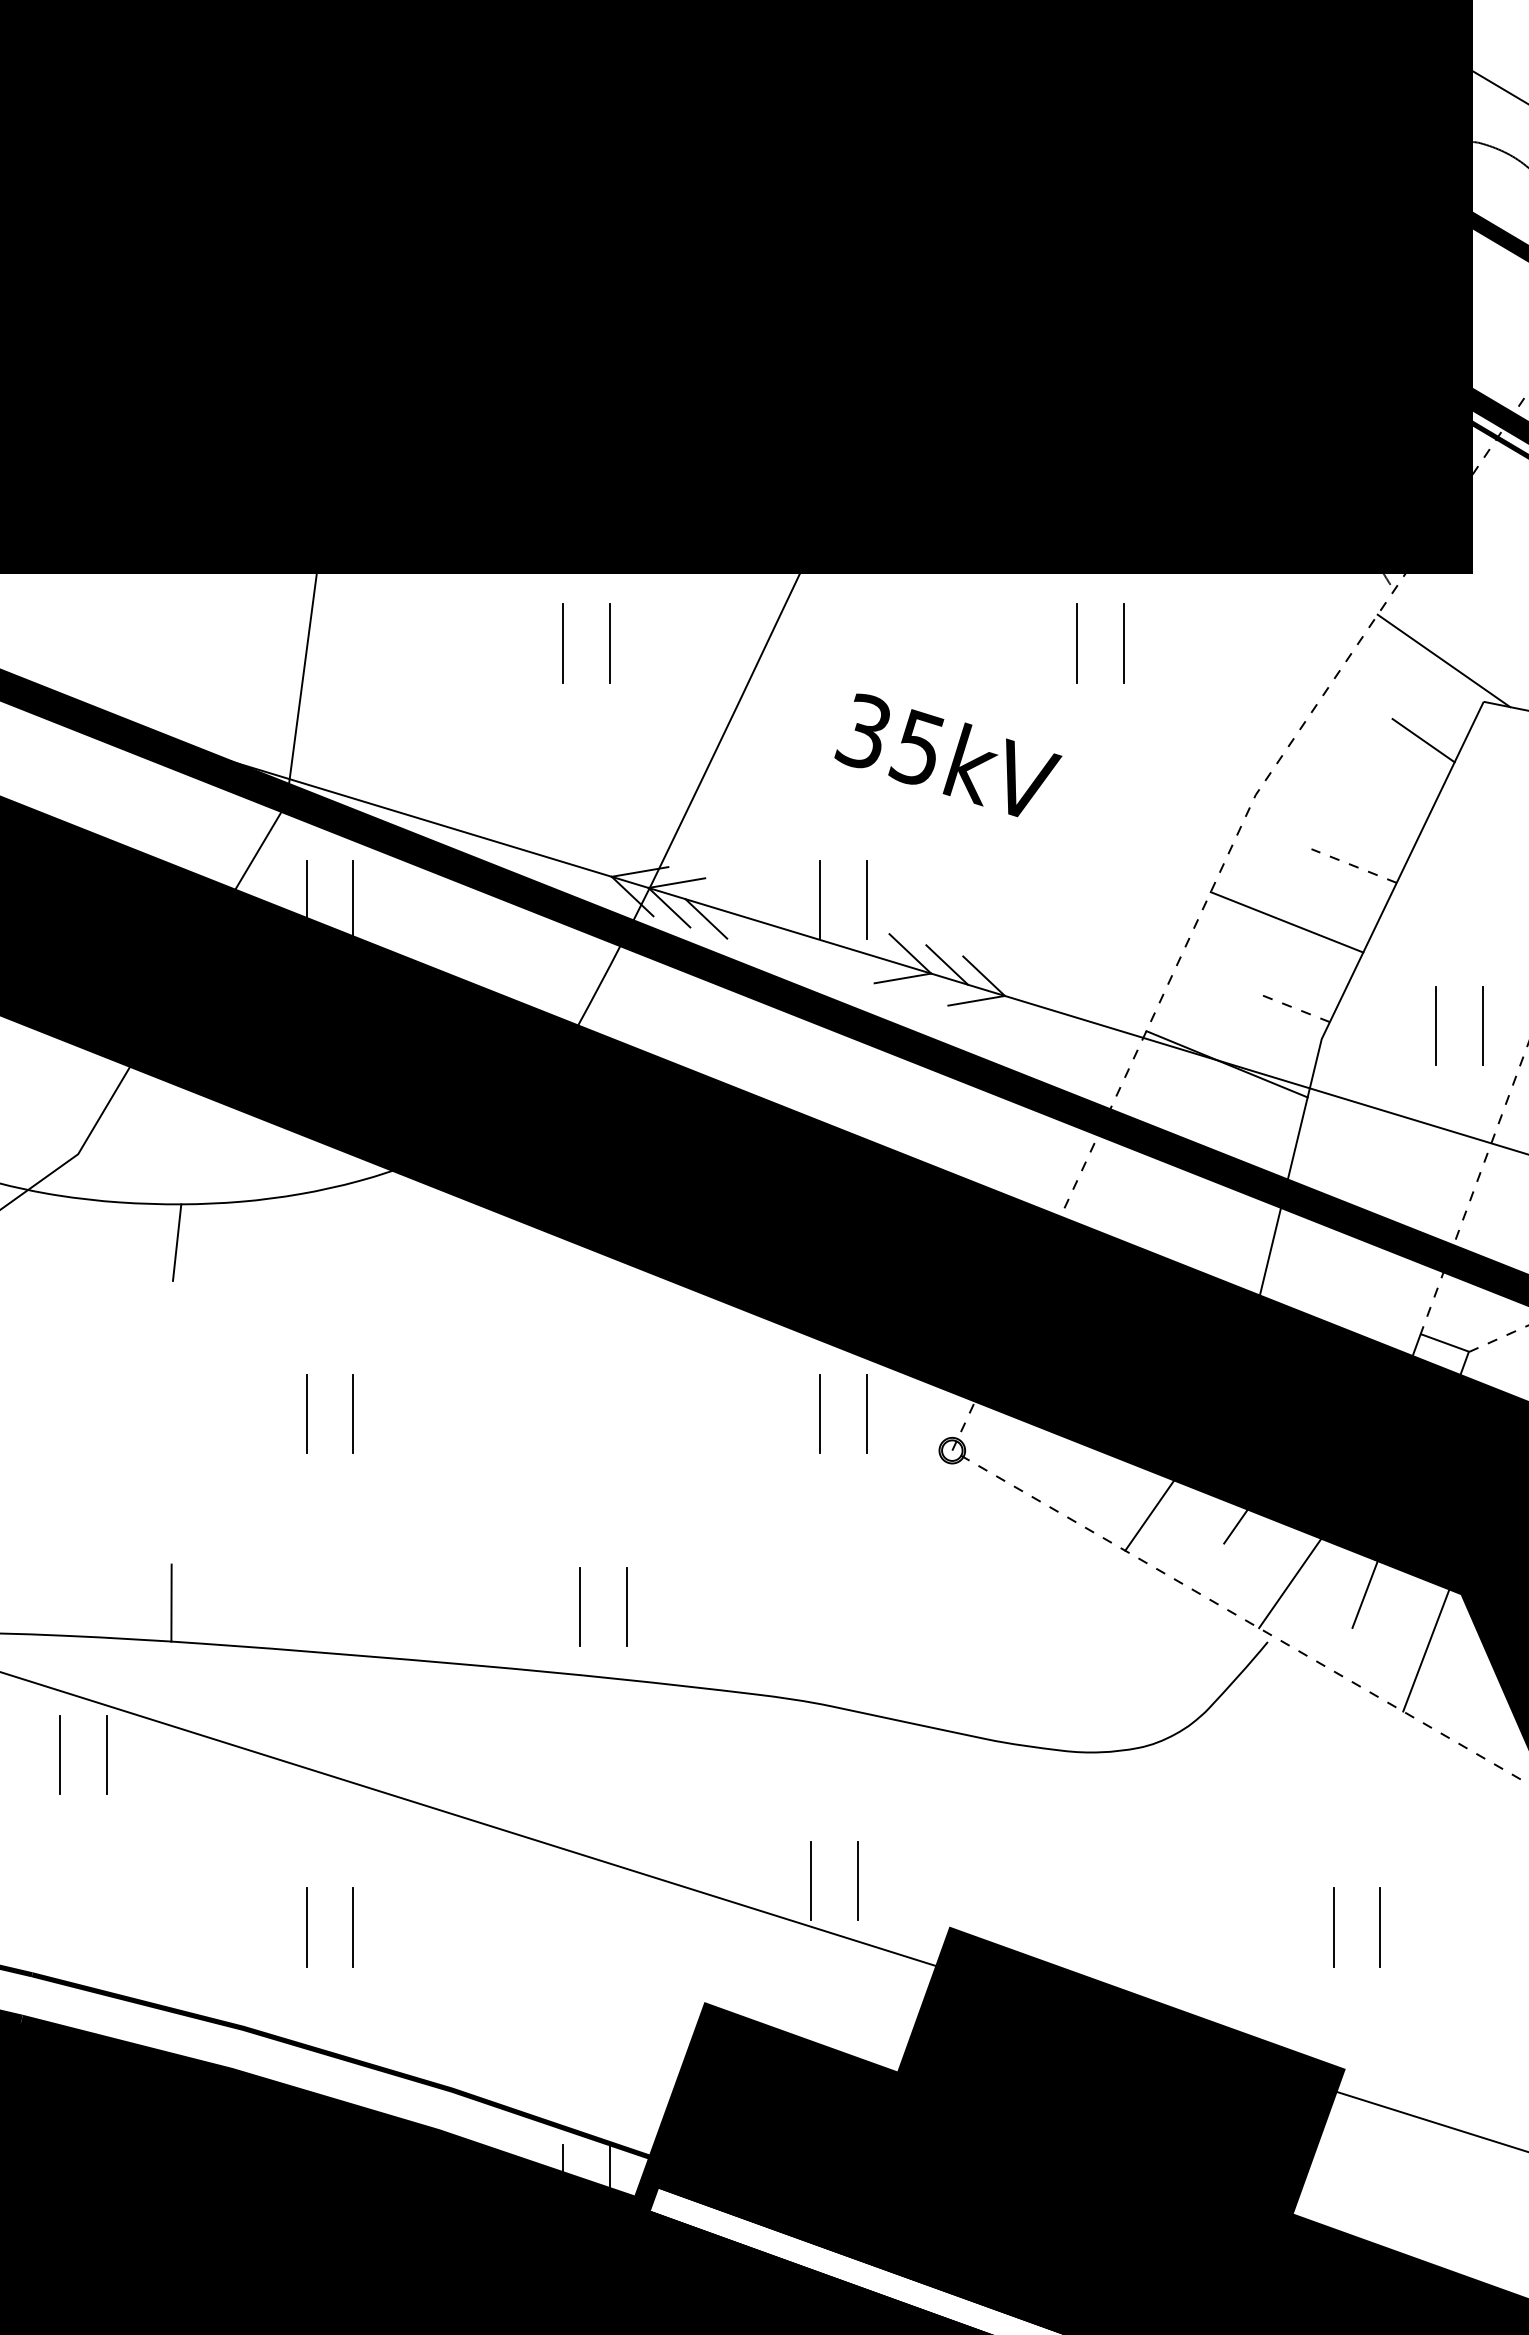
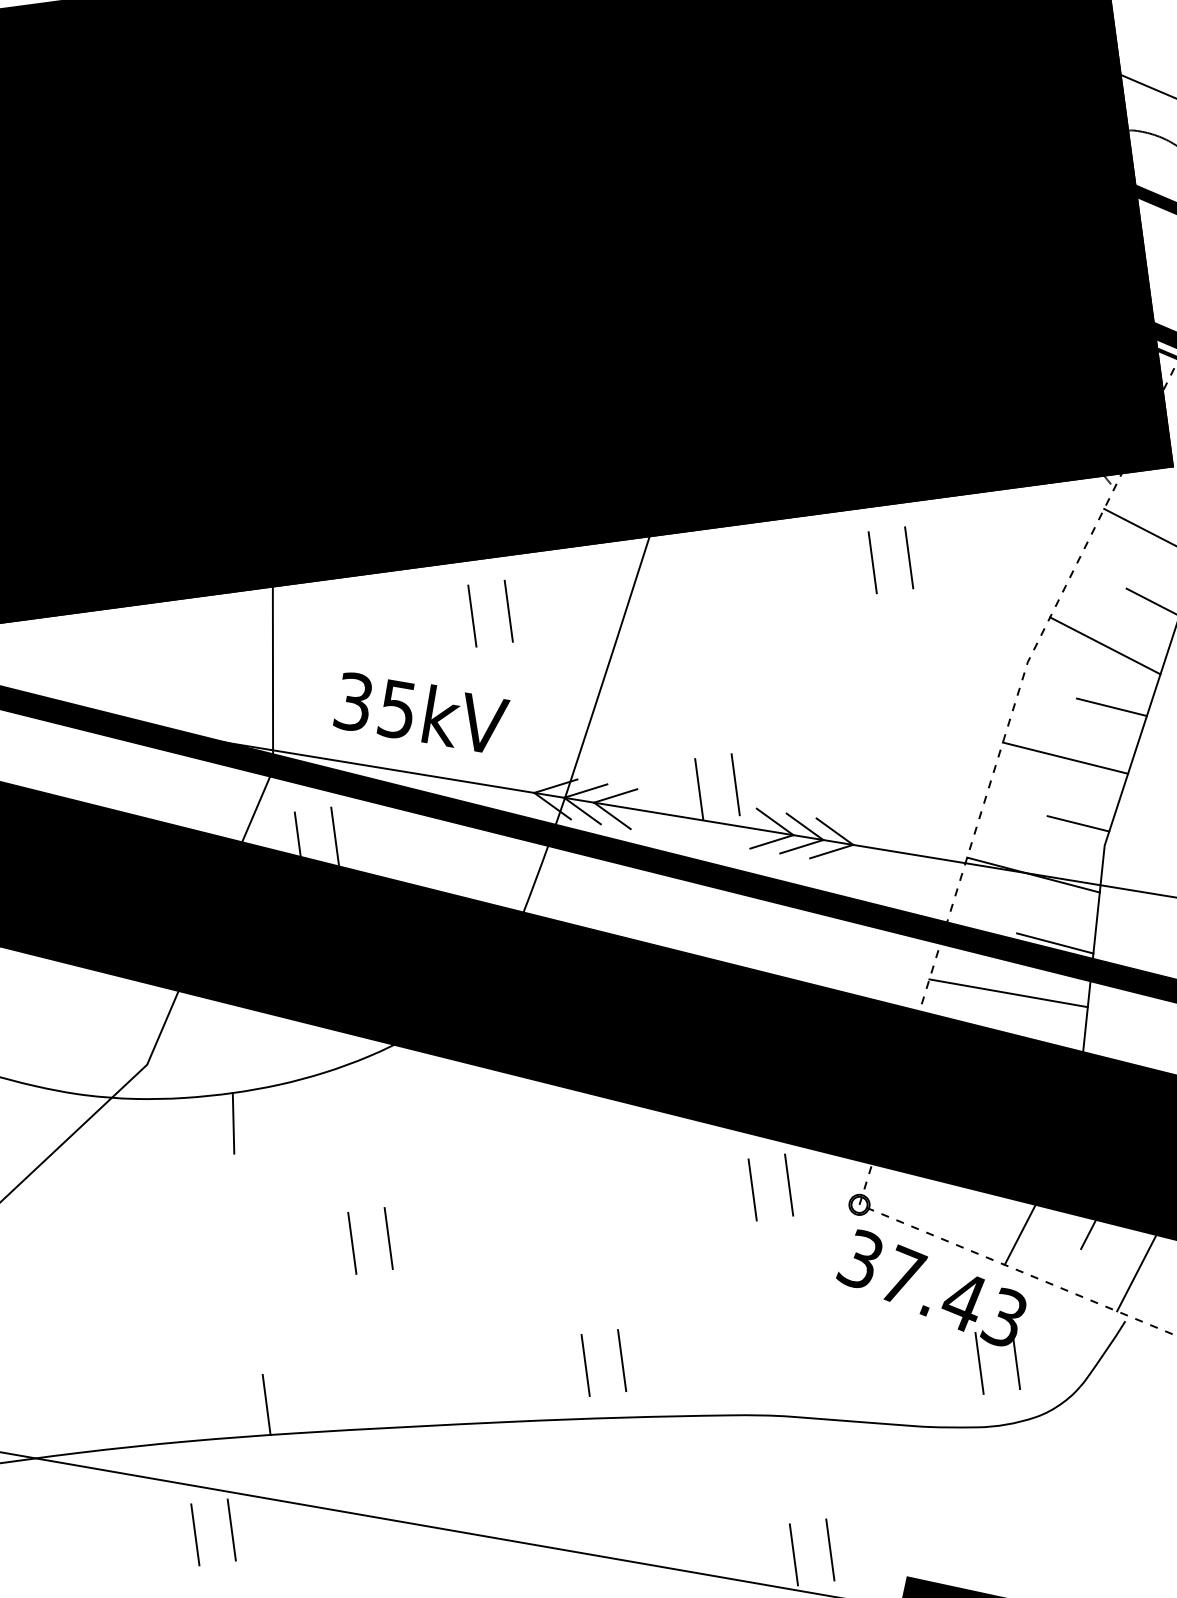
text: (948, 755) -> (421, 711), moved
line: (1355, 787) -> (1104, 645), added
line: (1354, 866) -> (1112, 707), dashed -> solid
line: (713, 894) -> (615, 796), added
line: (939, 989) -> (801, 846), added
line: (1291, 1007) -> (1077, 824), dashed -> solid
line: (1242, 1154) -> (1054, 943), added
line: (1175, 1208) -> (1008, 992), added
part: (1027, 1595) -> (933, 1309), added

